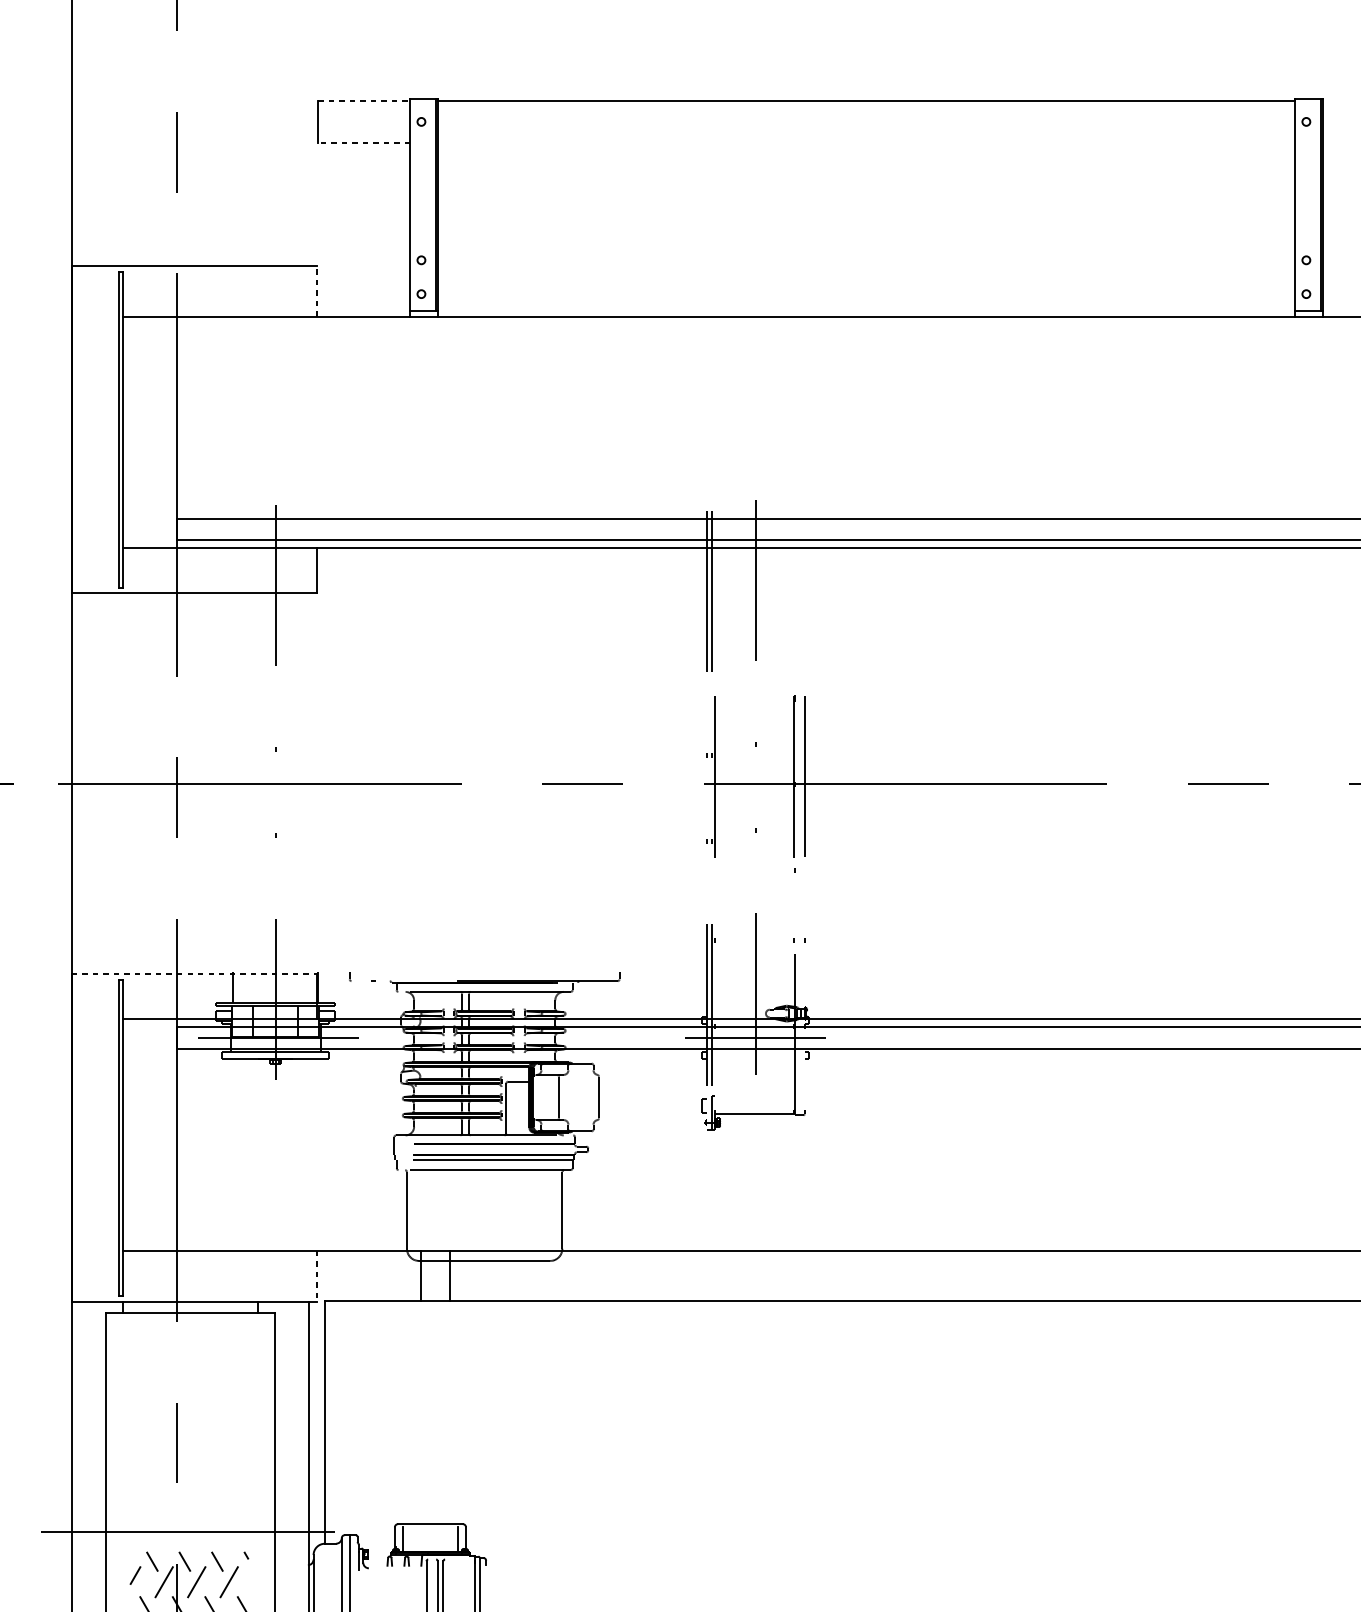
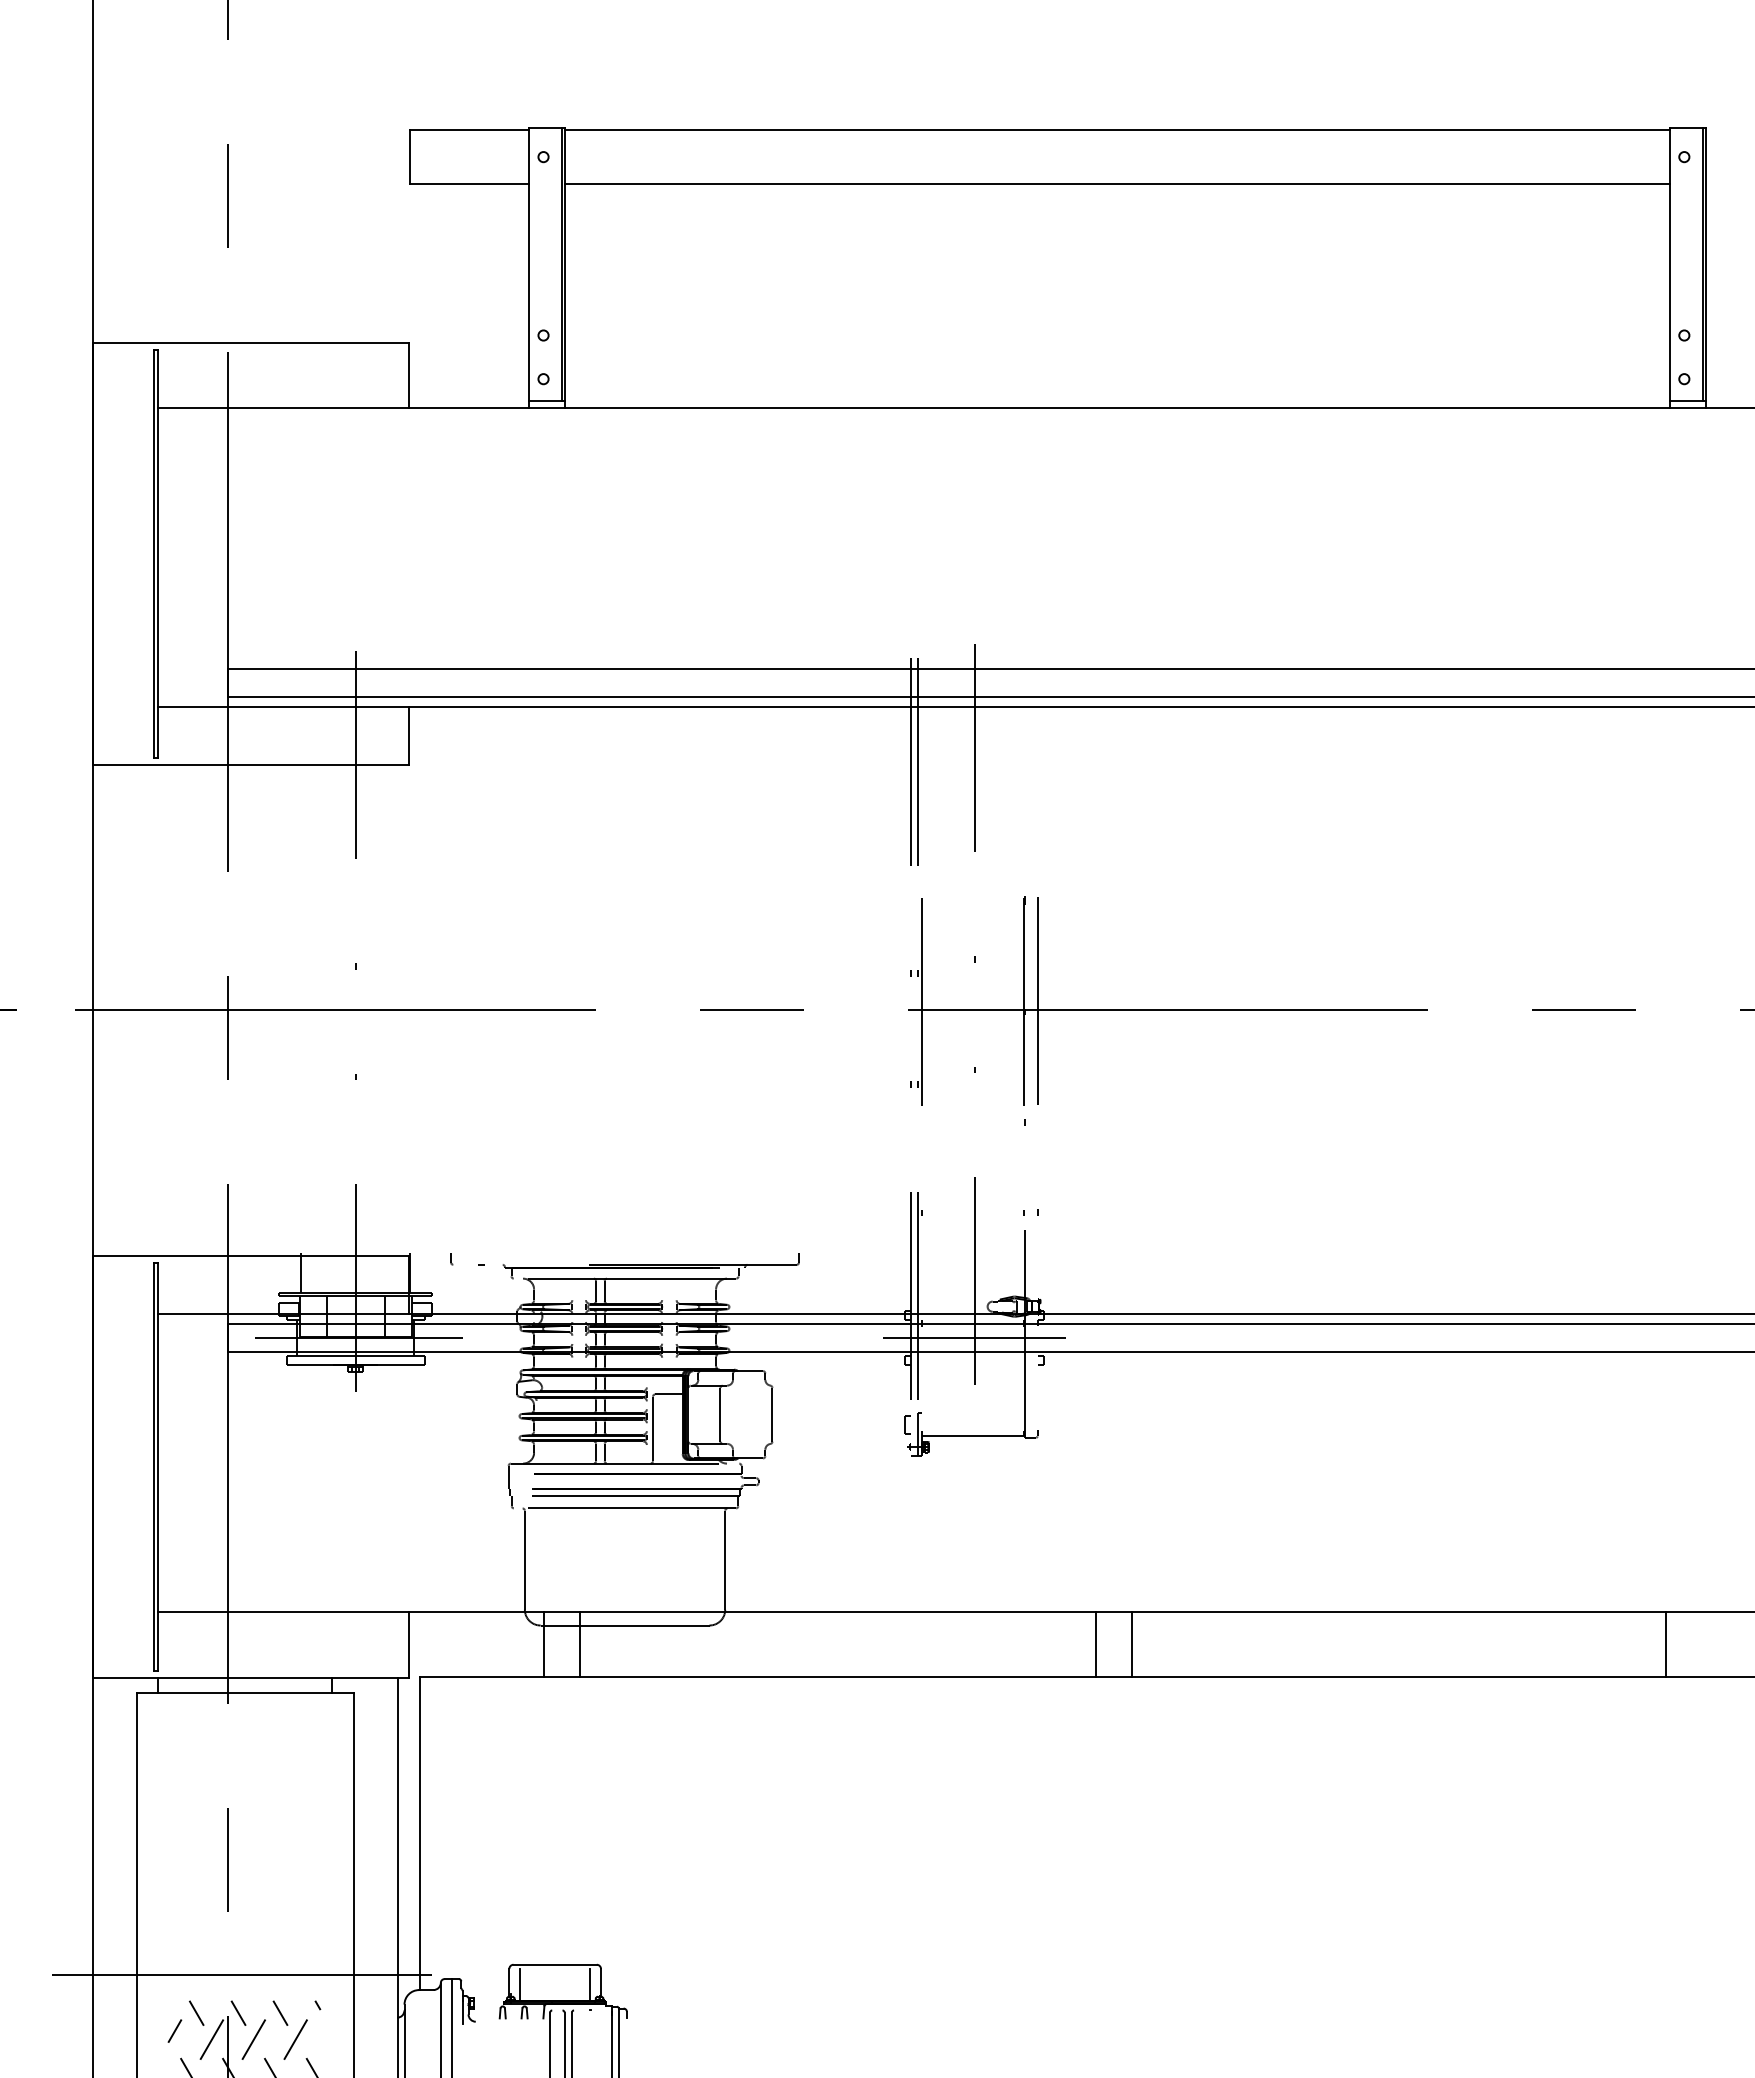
line: (364, 100) -> (470, 129), dashed -> solid
line: (364, 143) -> (469, 184), dashed -> solid
line: (866, 143) -> (1117, 184), added
line: (316, 291) -> (408, 375), dashed -> solid
line: (194, 973) -> (250, 1255), dashed -> solid
line: (849, 1275) -> (1095, 1644), added
line: (878, 1275) -> (1132, 1644), added
line: (1292, 1275) -> (1666, 1644), added
line: (316, 1276) -> (408, 1645), dashed -> solid

